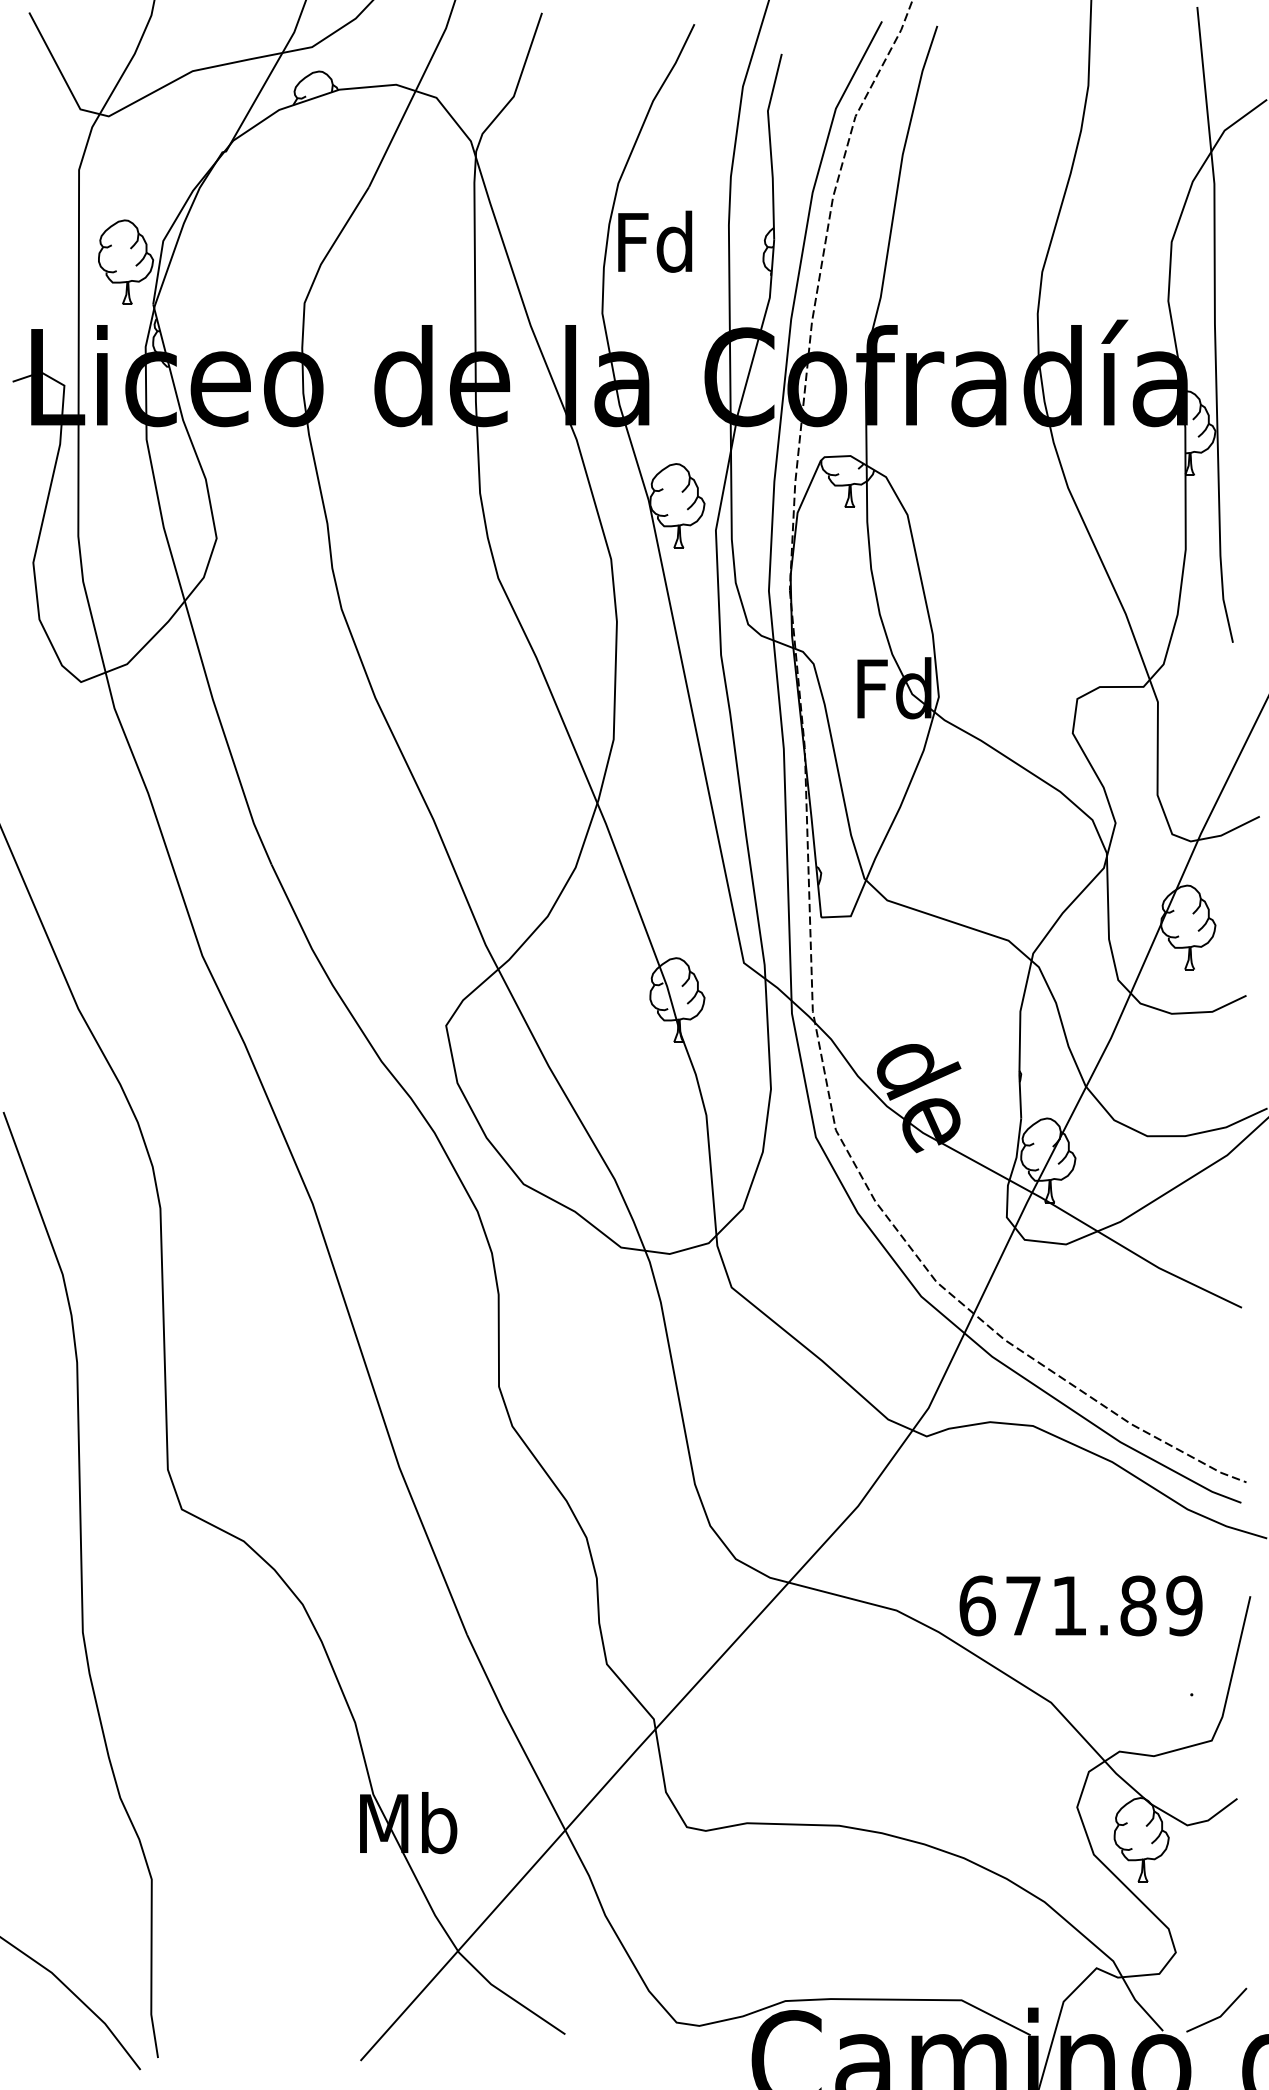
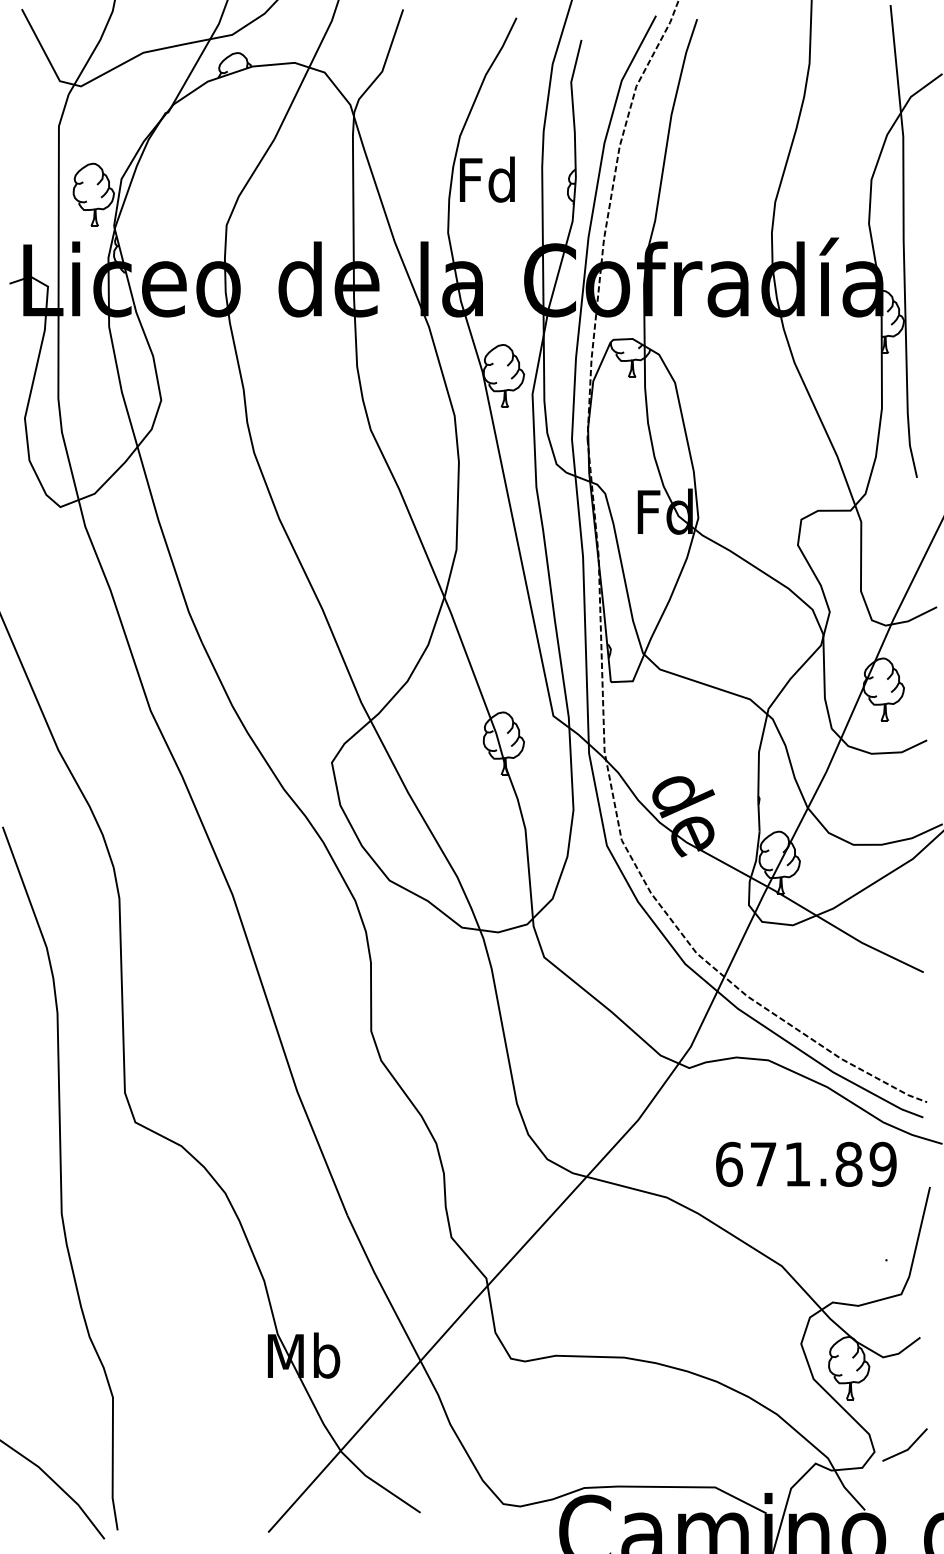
text: (1080, 1605) -> (805, 1164), moved
line: (1221, 2014) -> (908, 1448), moved

